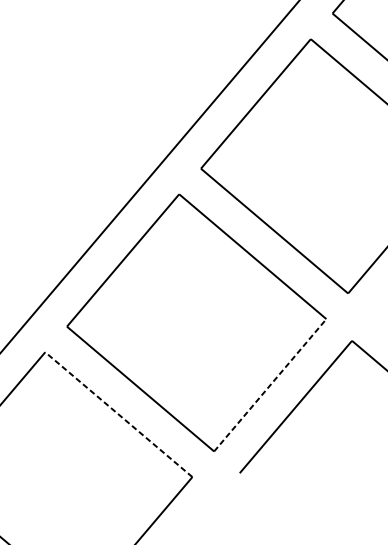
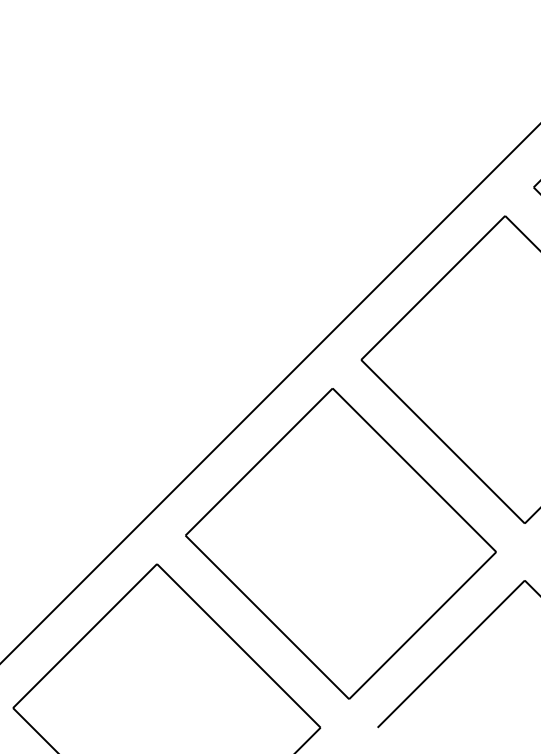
line: (270, 385) -> (423, 625), dashed -> solid
line: (118, 414) -> (238, 645), dashed -> solid

